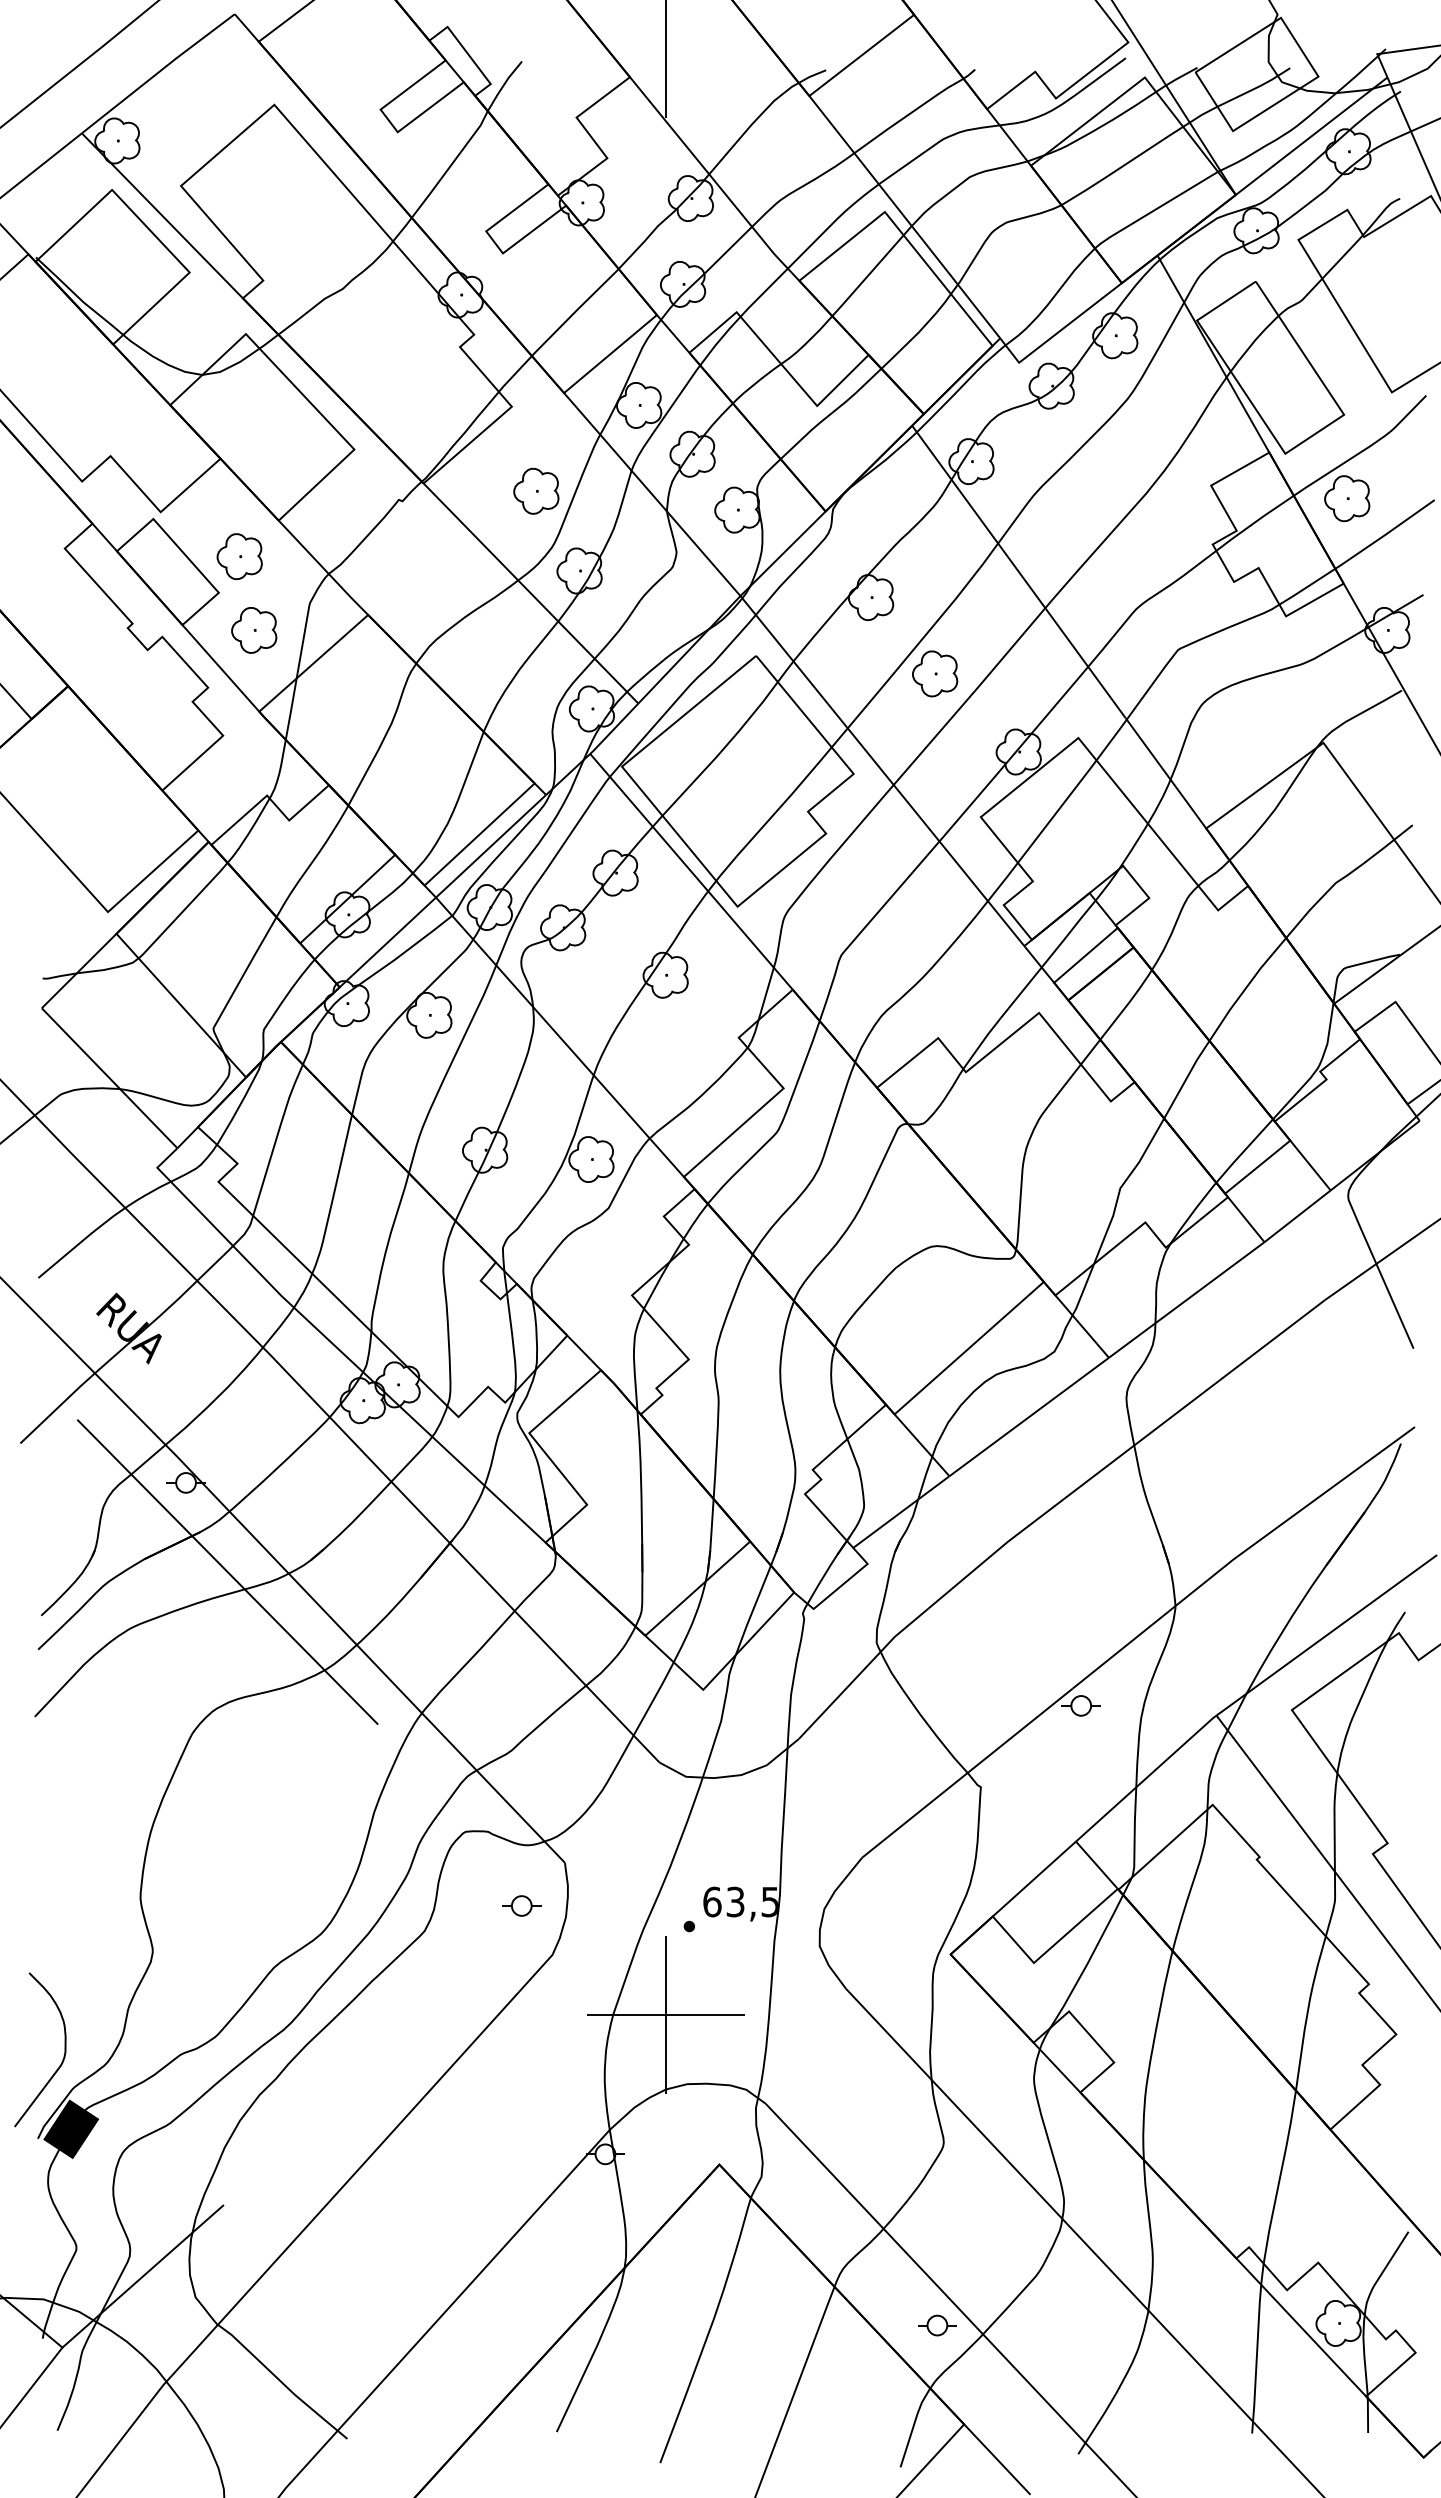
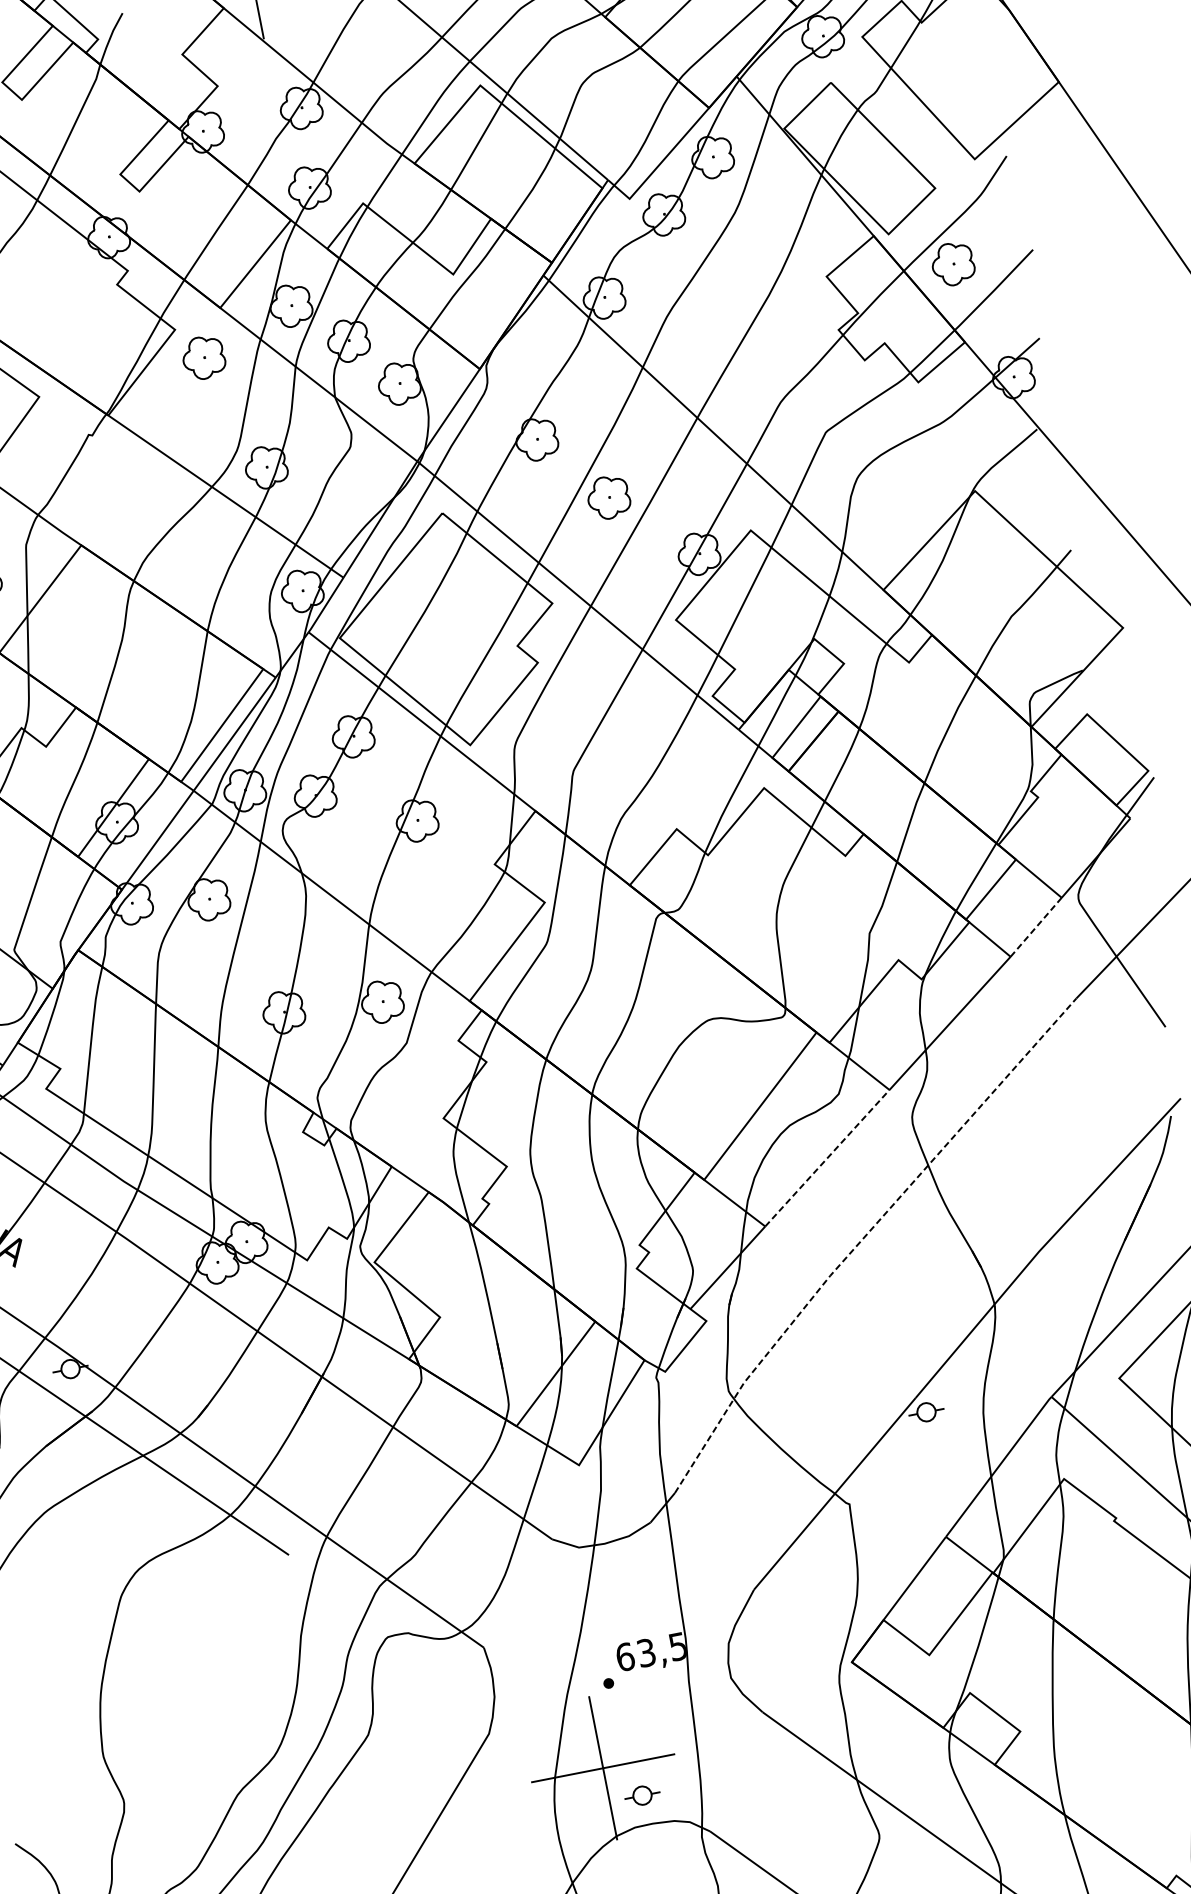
part: (536, 491) -> (203, 357), moved
line: (1297, 1216) -> (1036, 927), solid -> dashed
line: (1029, 1416) -> (827, 1157), solid -> dashed
line: (1051, 1508) -> (864, 1237), solid -> dashed
part: (521, 1905) -> (642, 1795), moved

